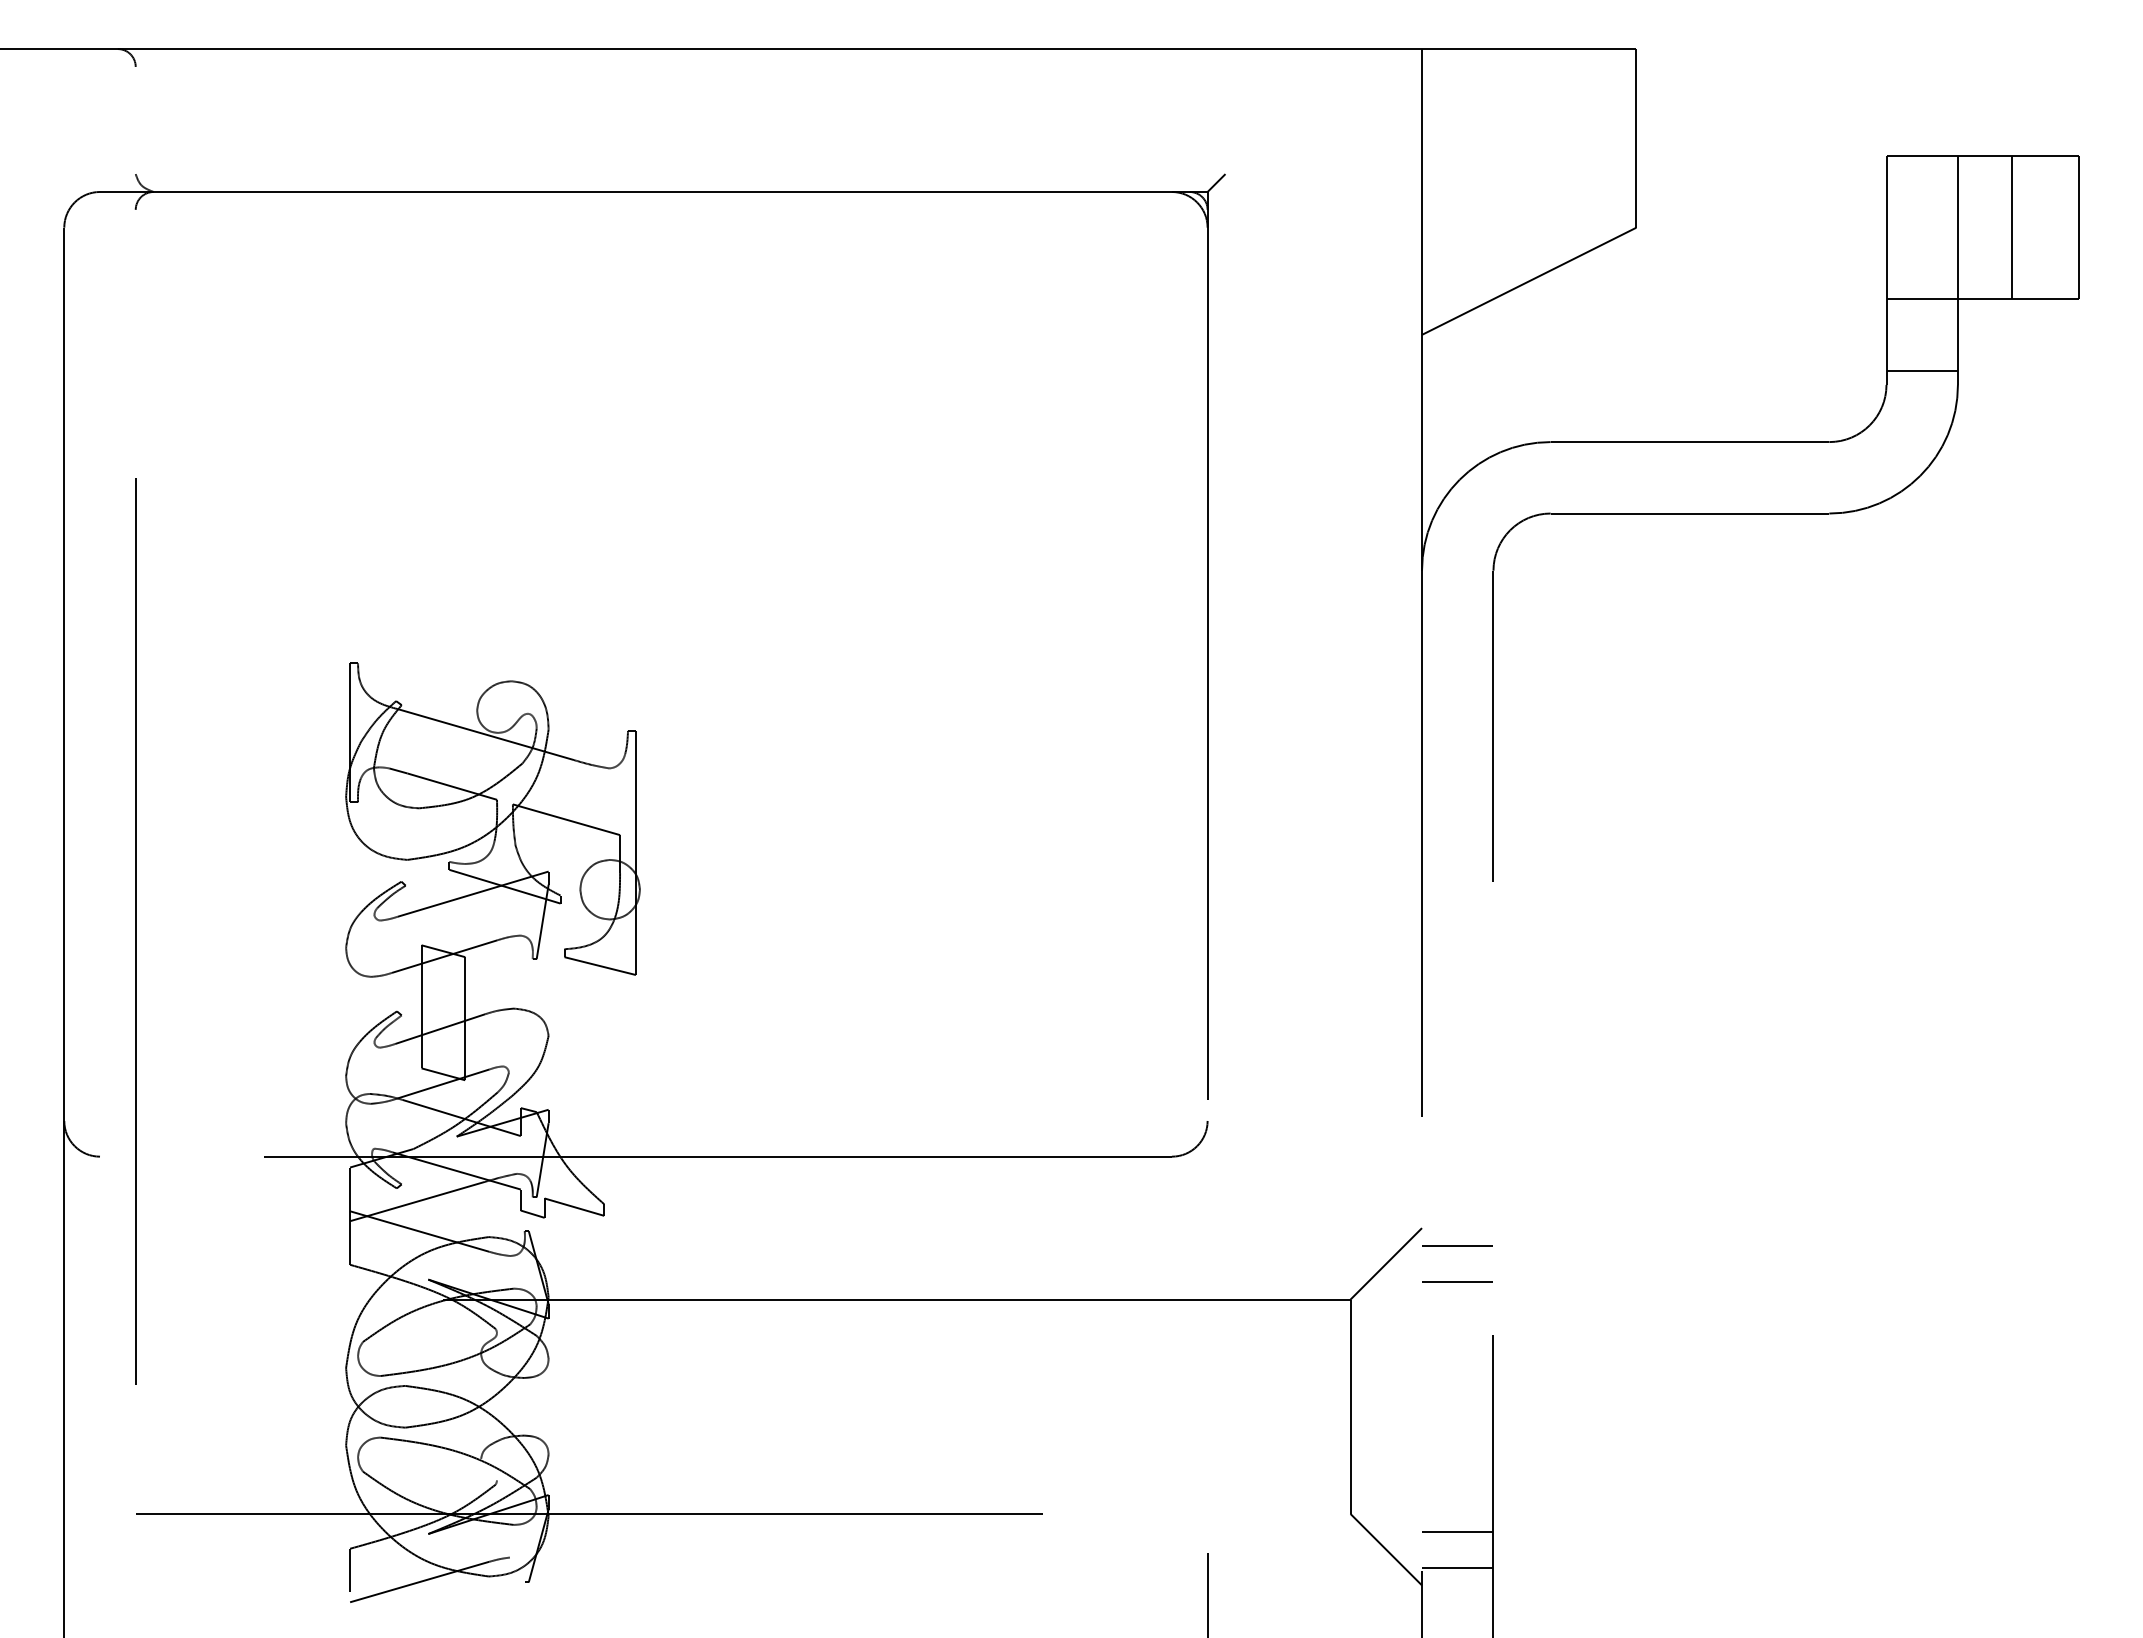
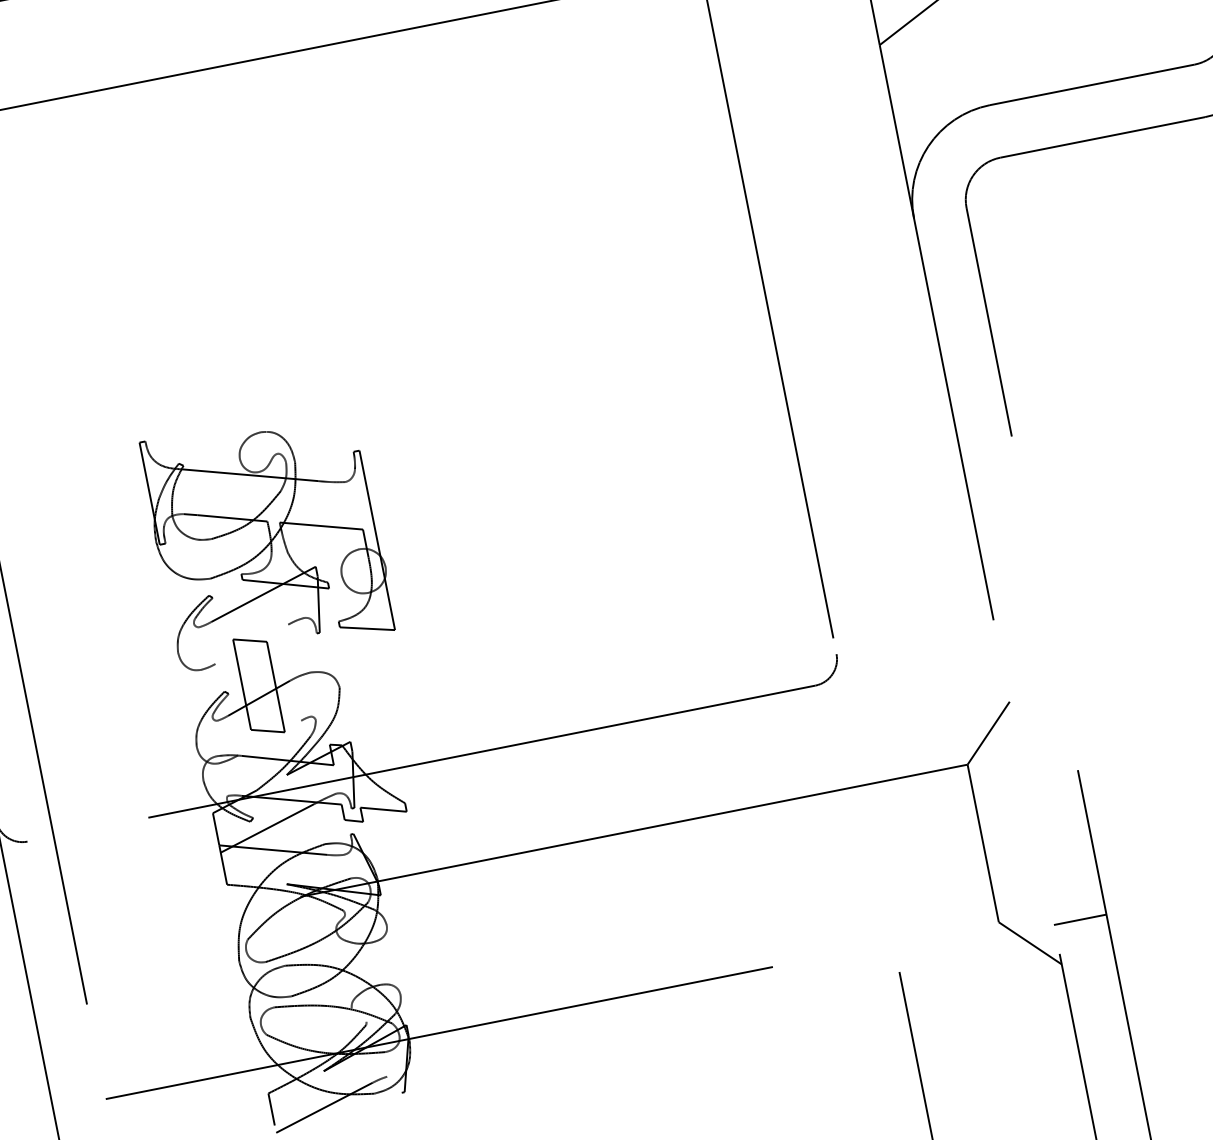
line: (444, 956) -> (251, 644), removed
line: (443, 1083) -> (269, 737), removed
line: (1457, 1246) -> (1038, 710), removed
line: (1457, 1281) -> (1043, 735), removed
line: (1457, 1567) -> (1085, 946), removed

